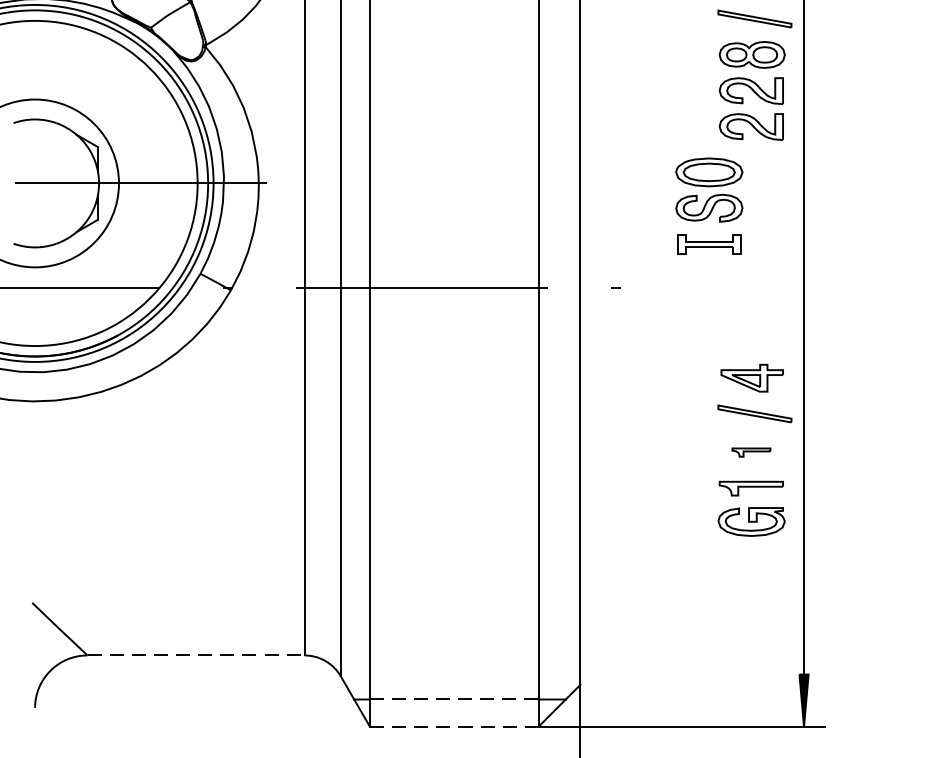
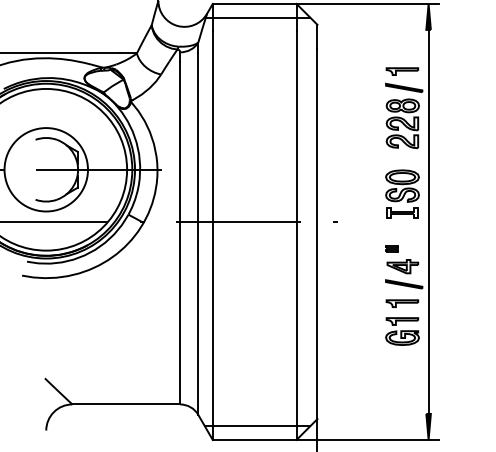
part: (709, 204) -> (402, 193), moved
part: (729, 341) -> (391, 248), added
part: (751, 452) -> (402, 303), size x1.67
line: (196, 655) -> (126, 404), dashed -> solid
line: (453, 699) -> (254, 426), dashed -> solid
line: (453, 725) -> (254, 439), dashed -> solid

